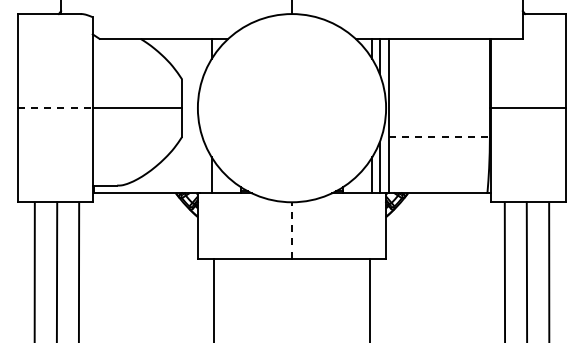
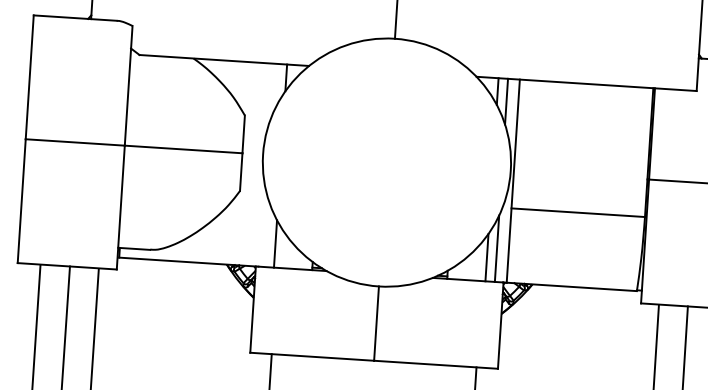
line: (55, 108) -> (75, 142), dashed -> solid
line: (439, 136) -> (578, 212), dashed -> solid
line: (291, 230) -> (375, 323), dashed -> solid

